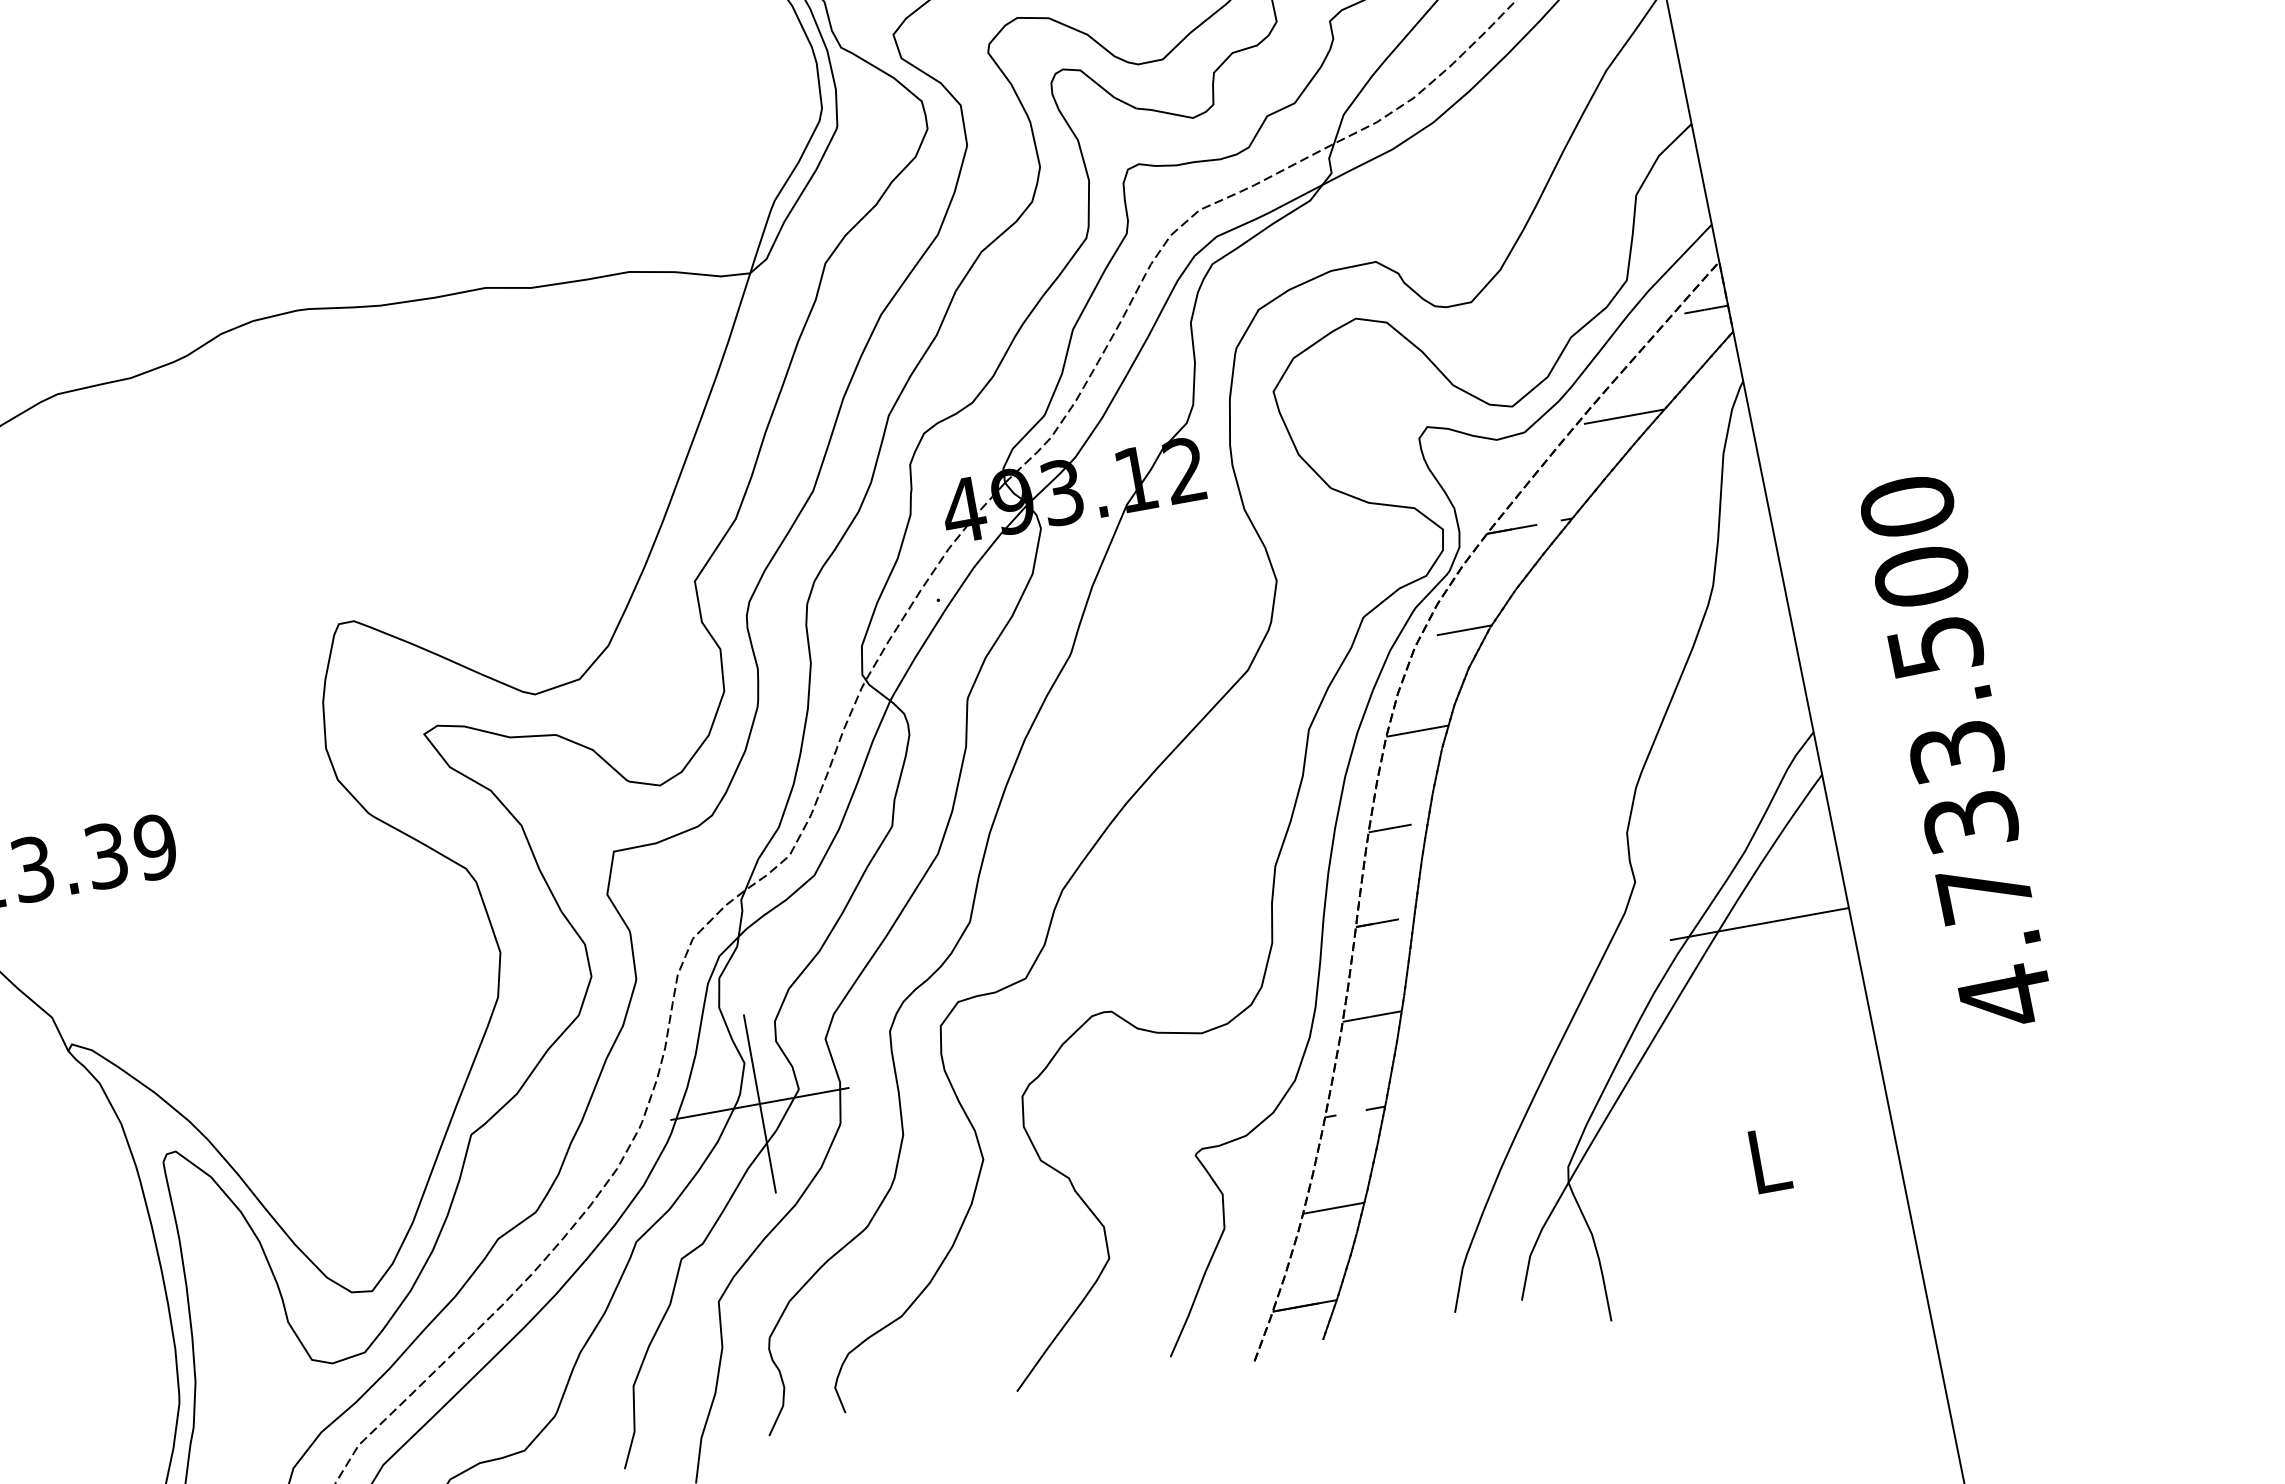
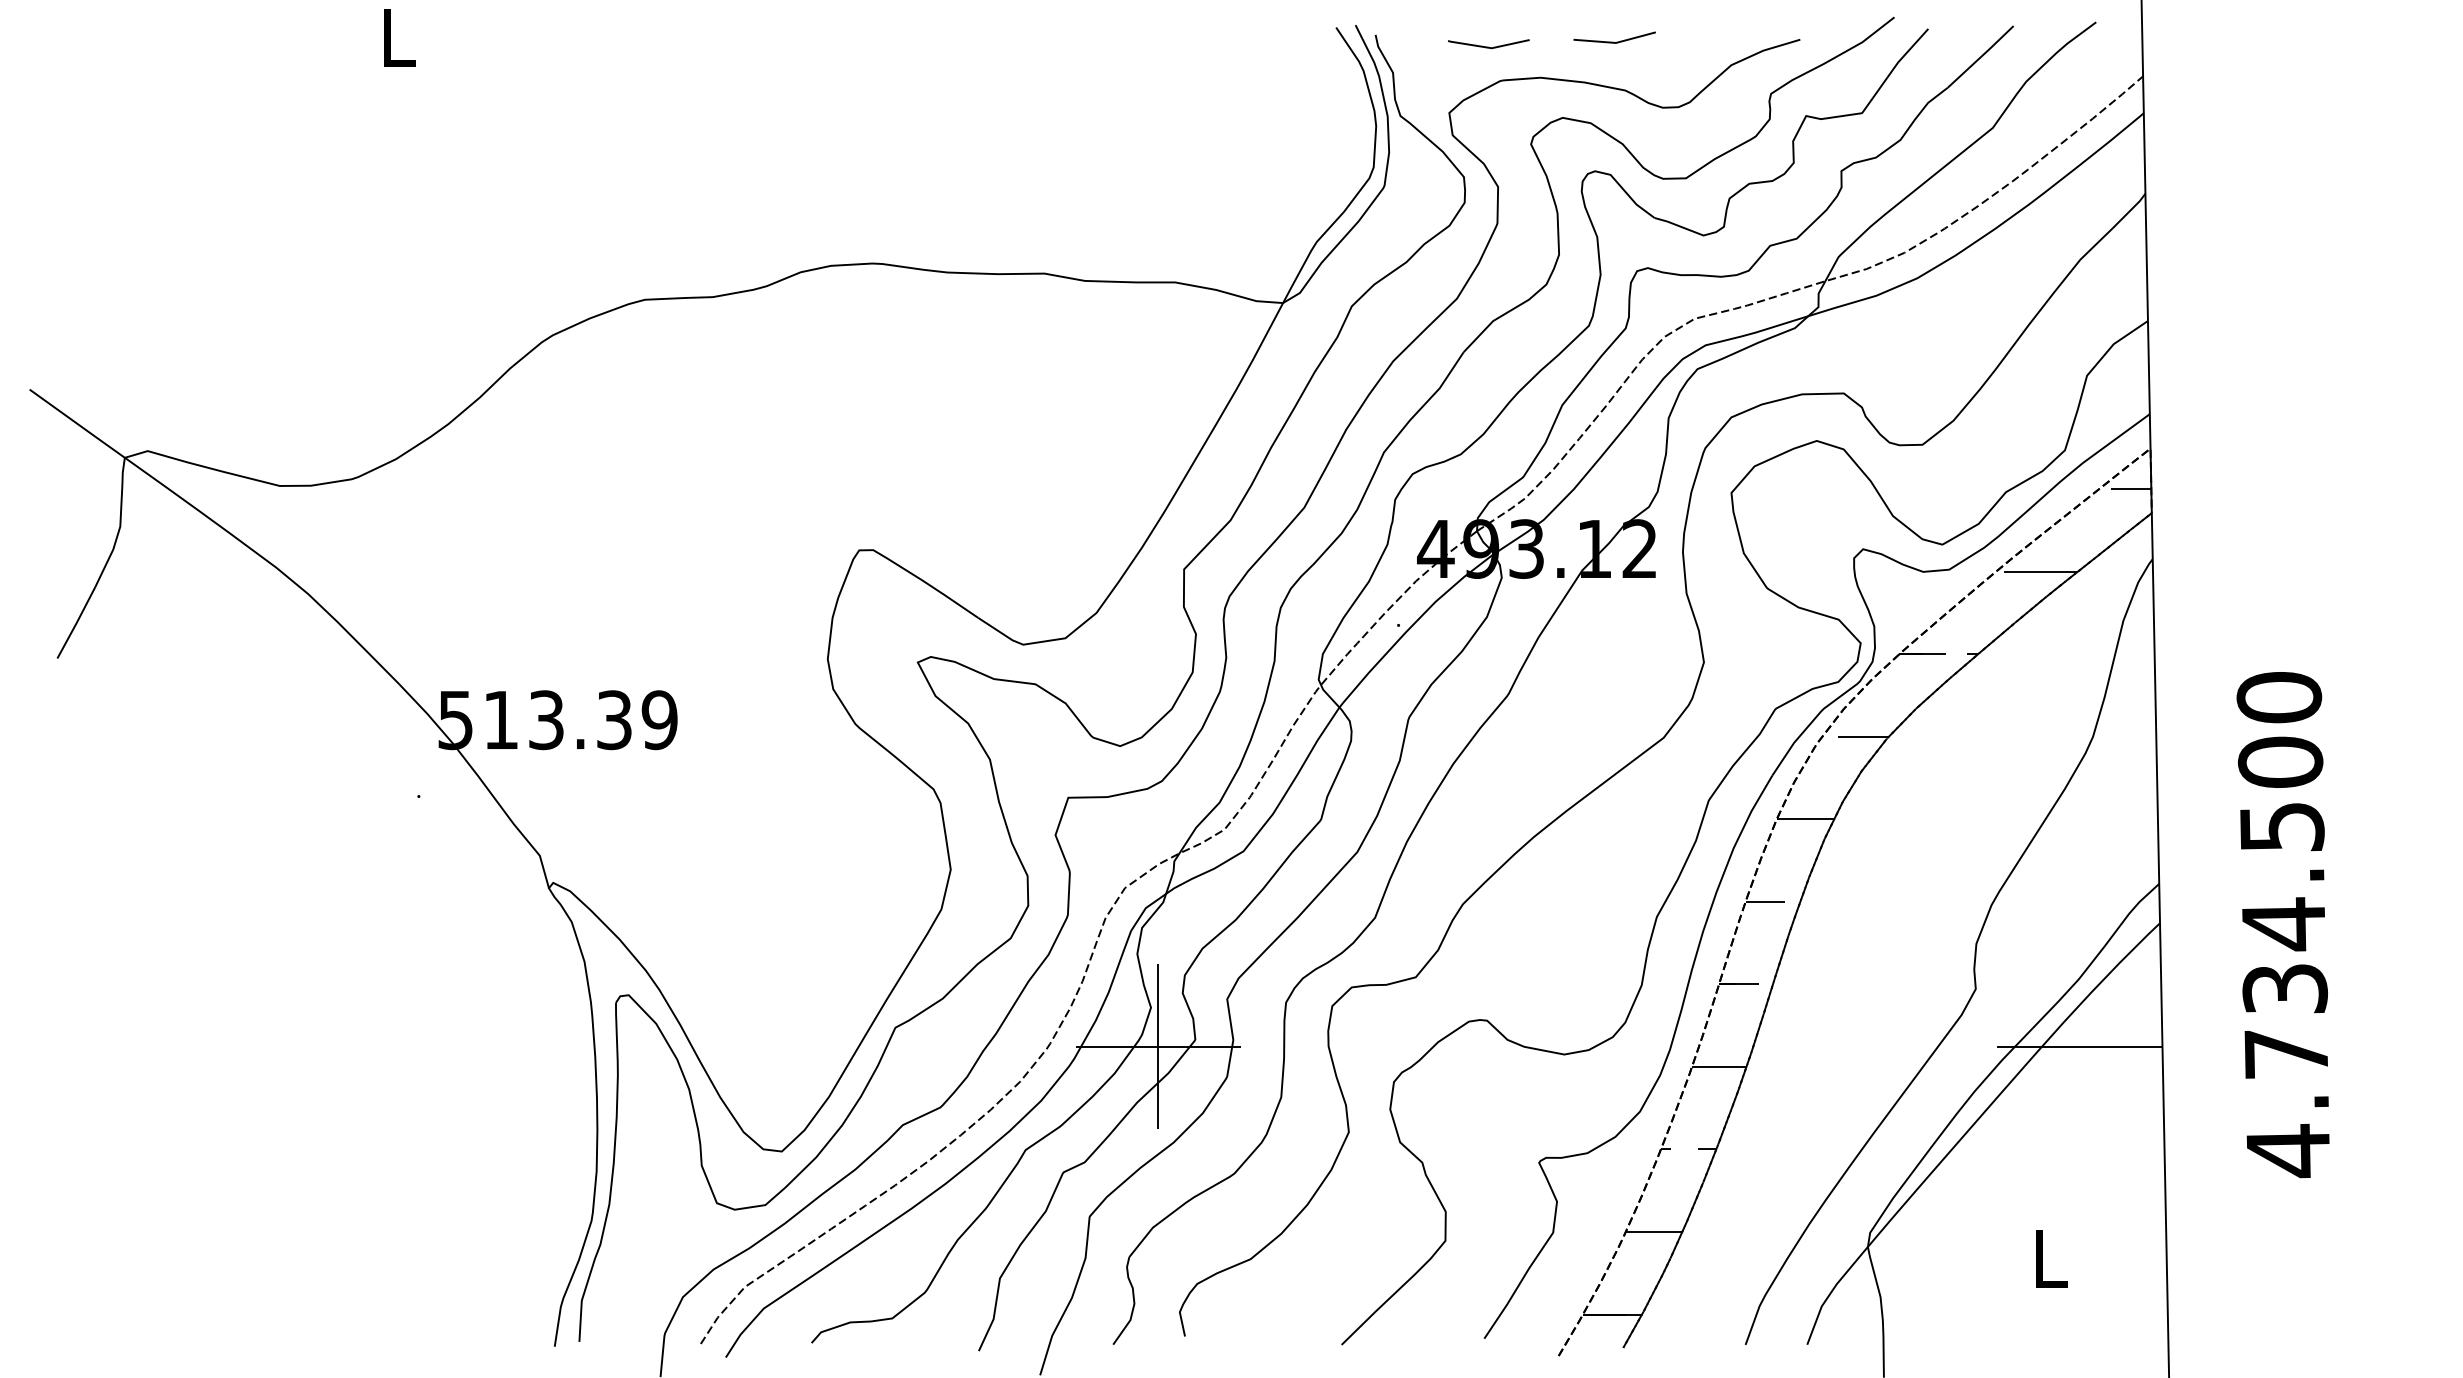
text: (1956, 751) -> (2283, 924), 4.733.500 -> 4.734.500

